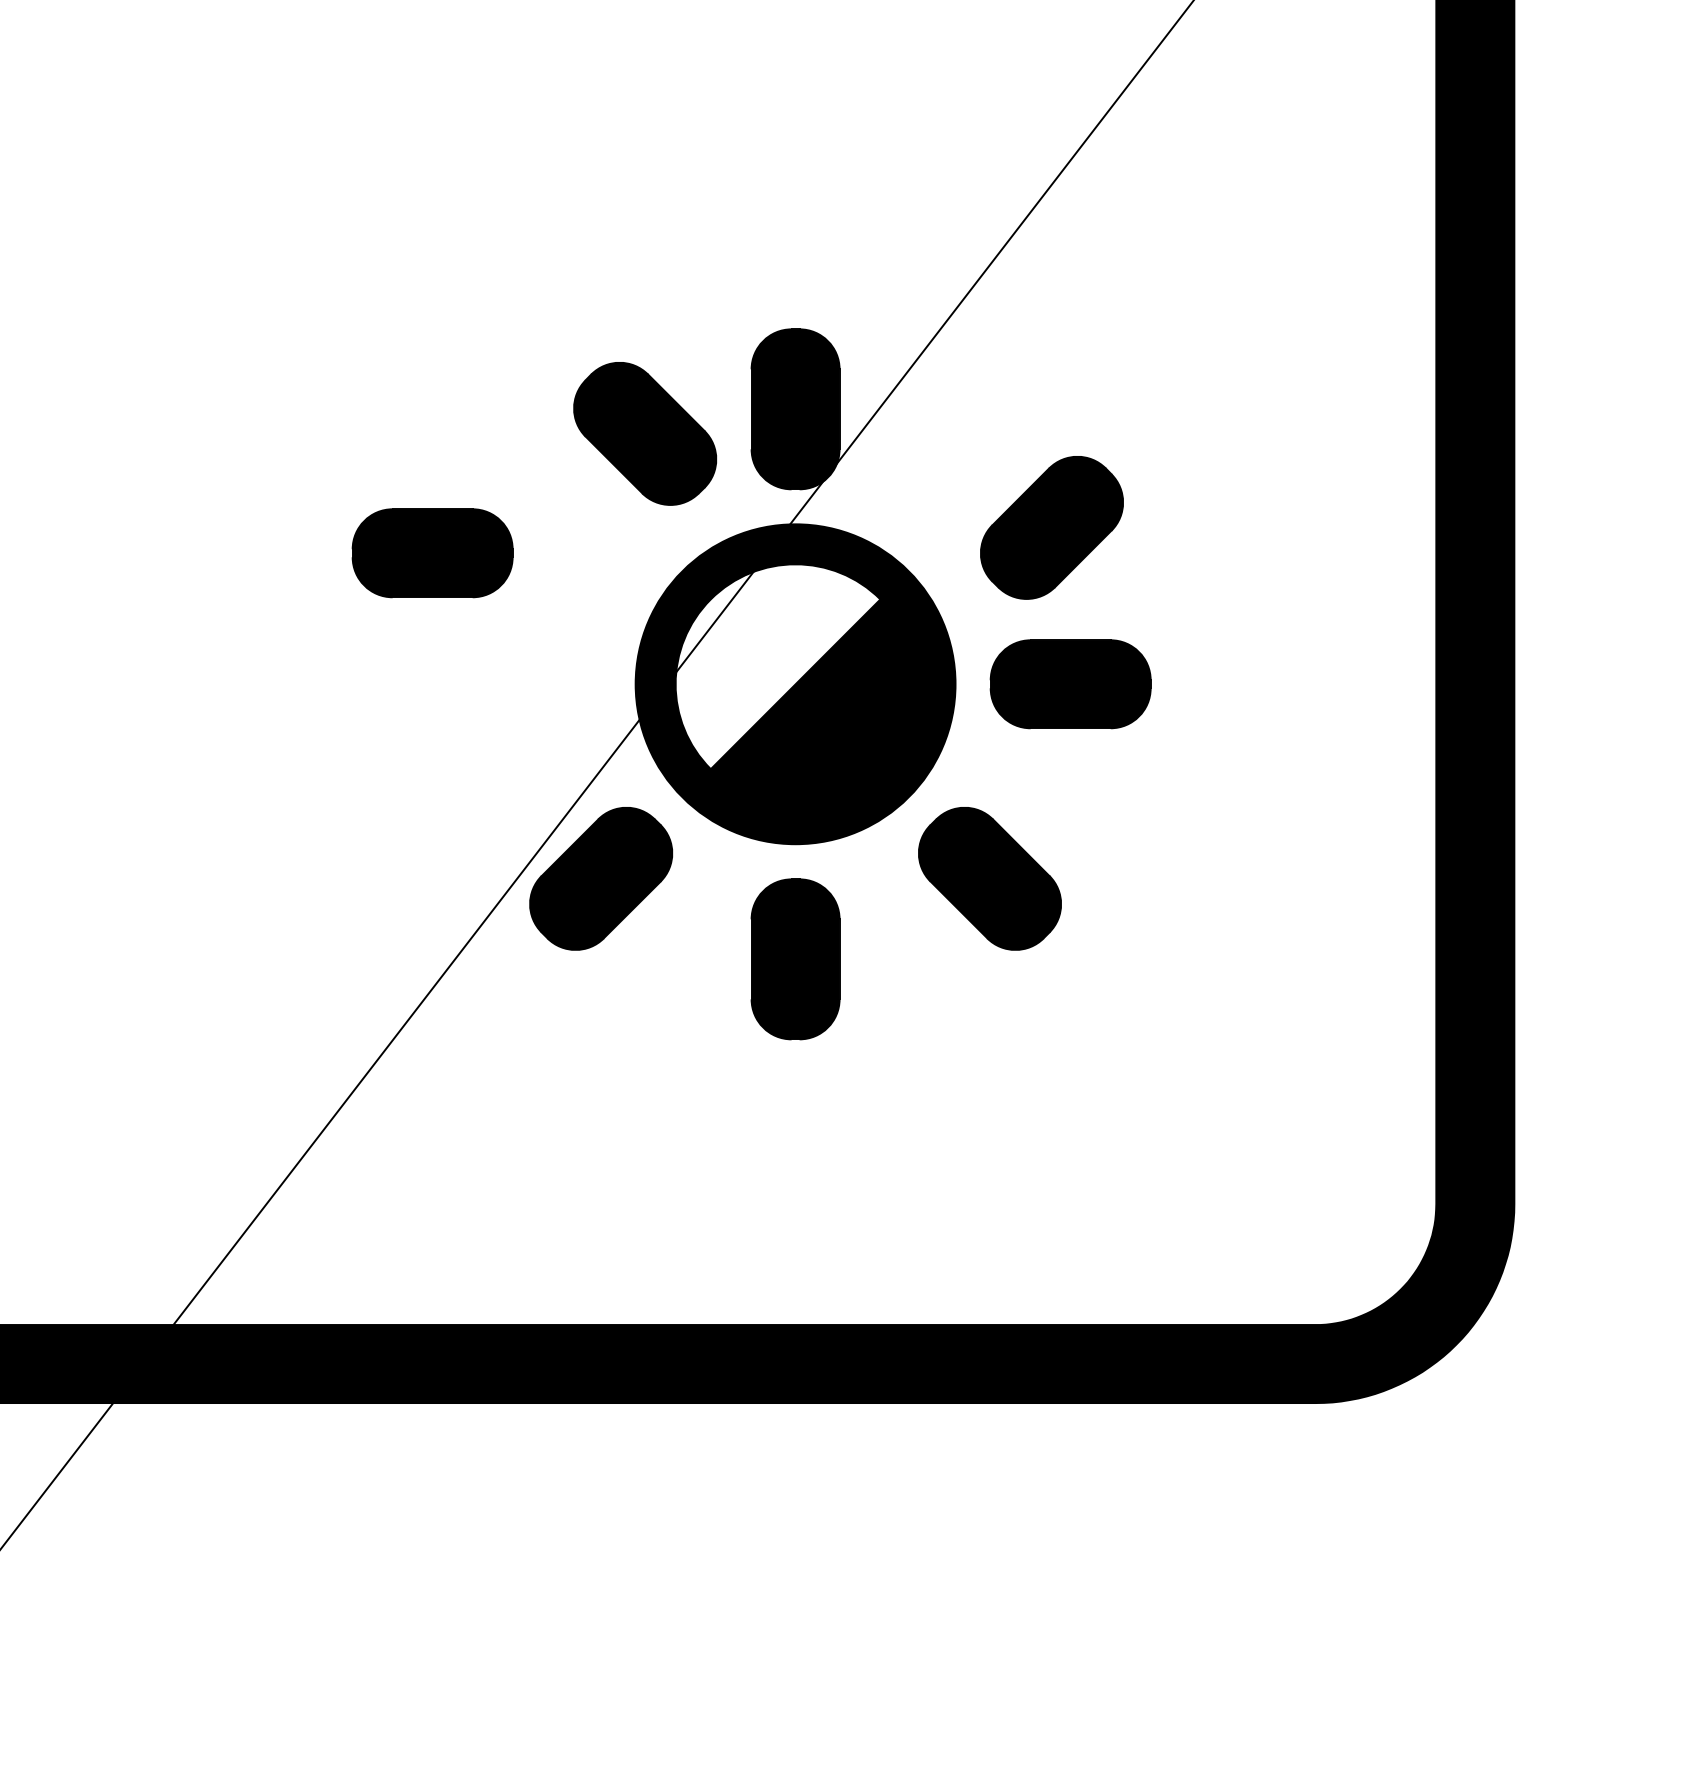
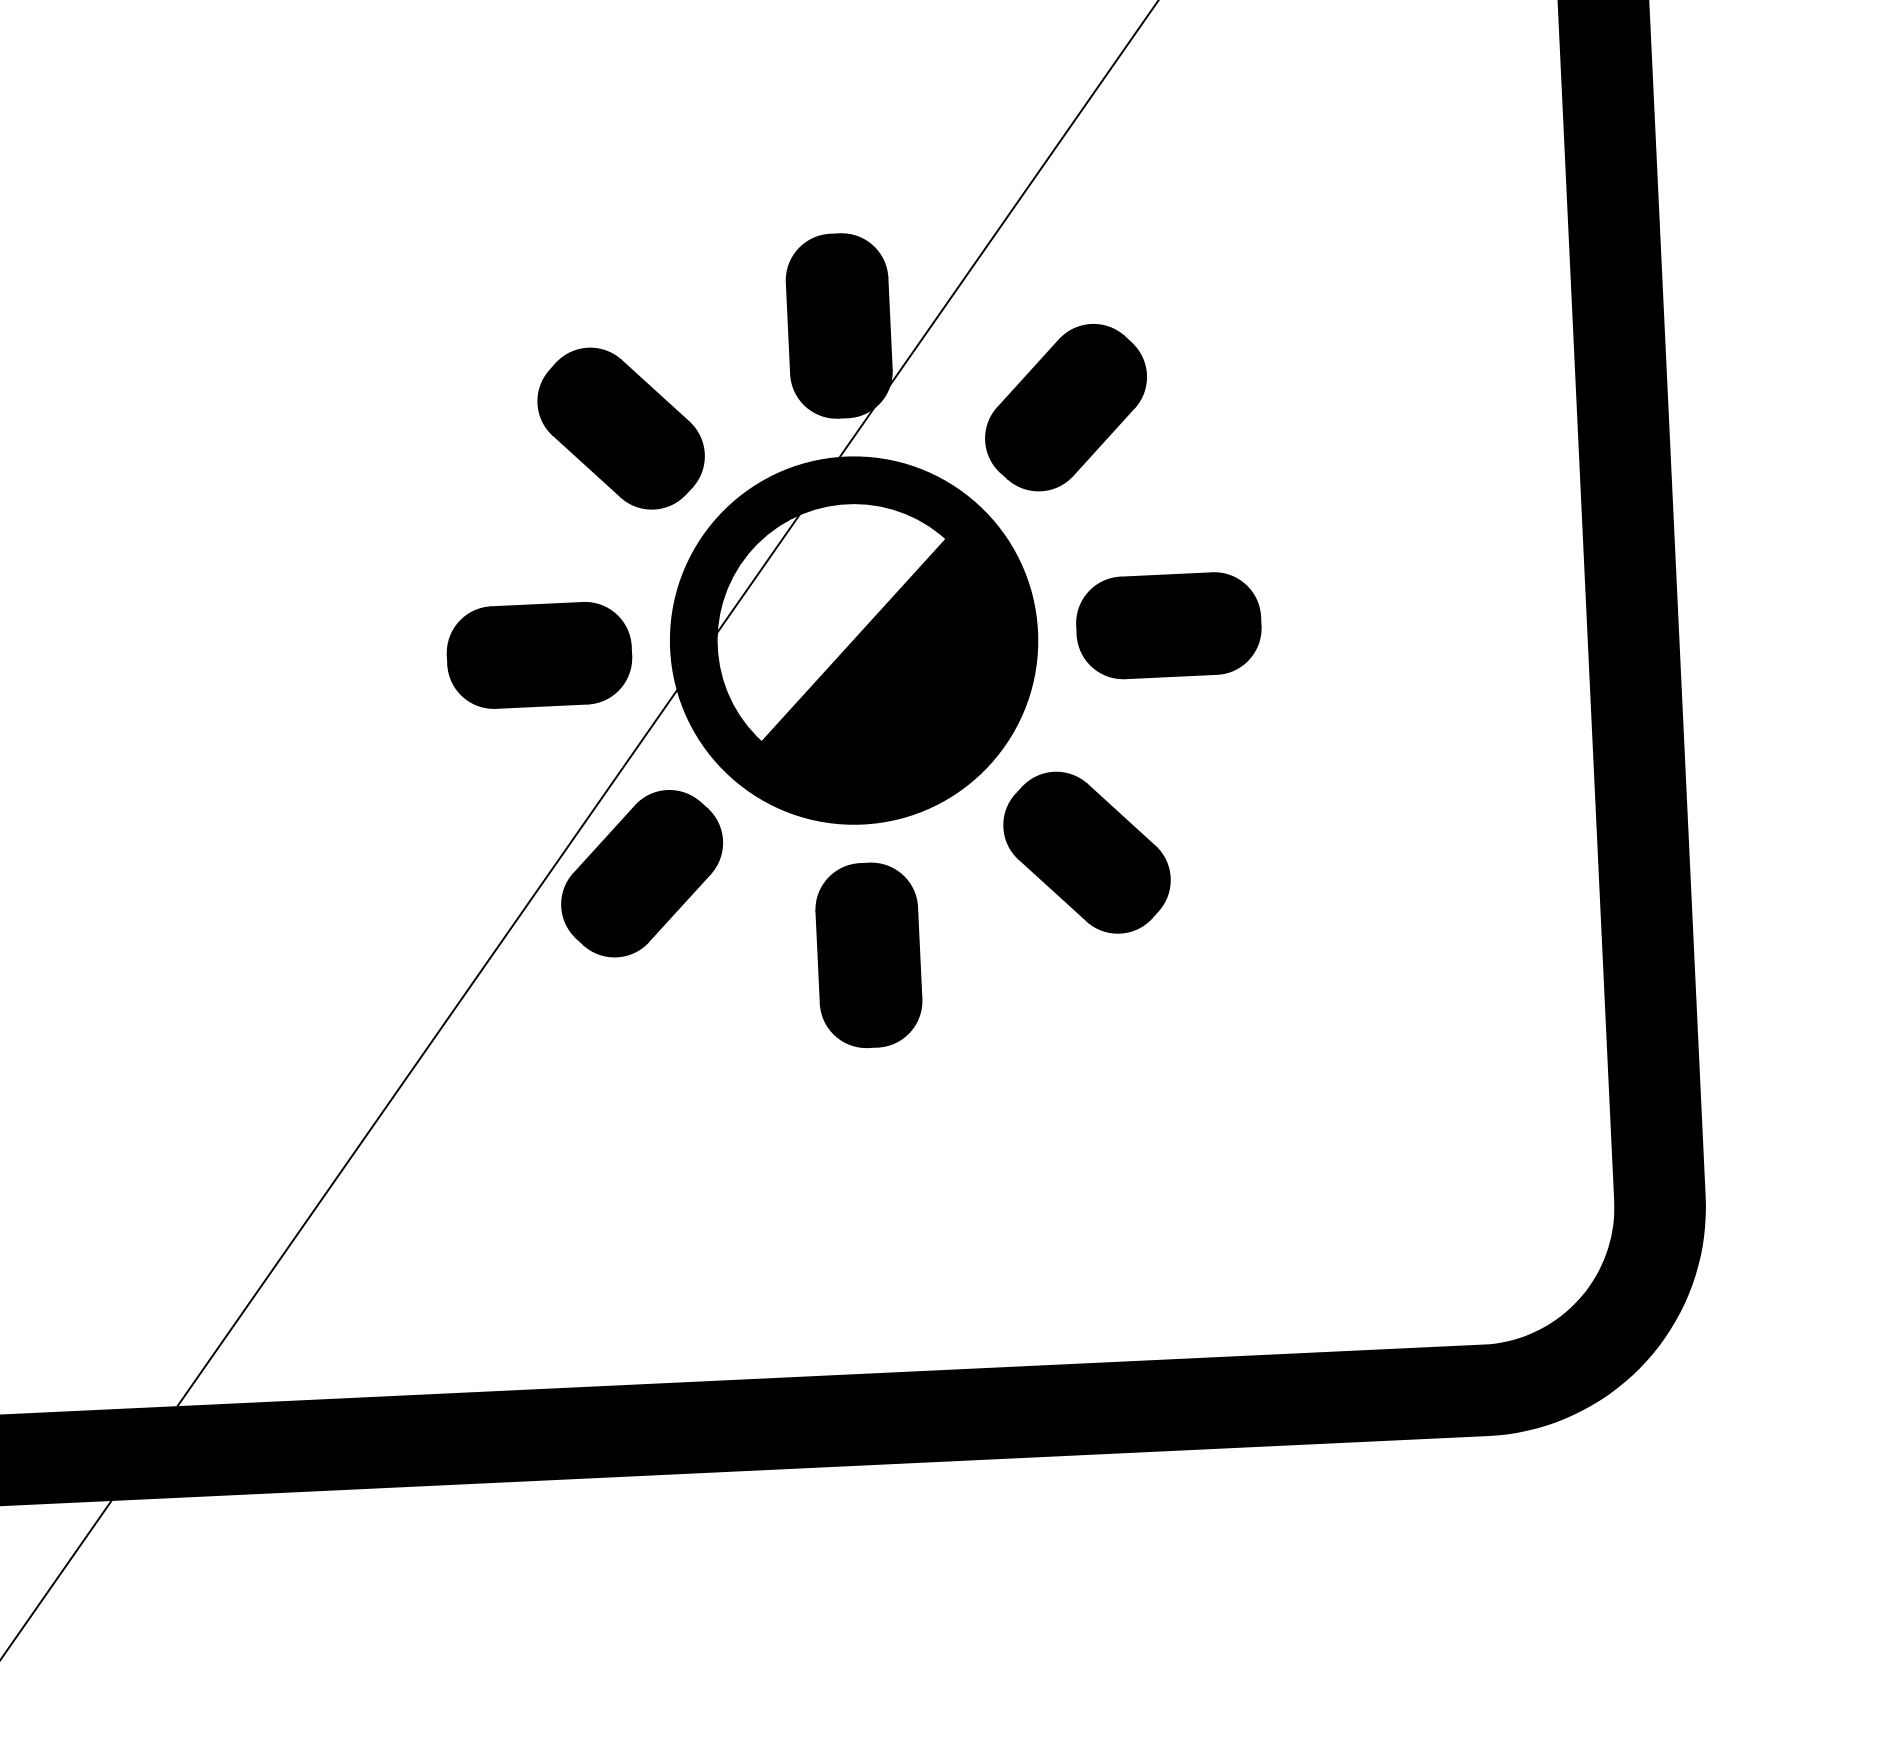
part: (645, 433) -> (621, 428), moved
part: (1051, 527) -> (1065, 407), moved
part: (432, 553) -> (539, 655), moved

